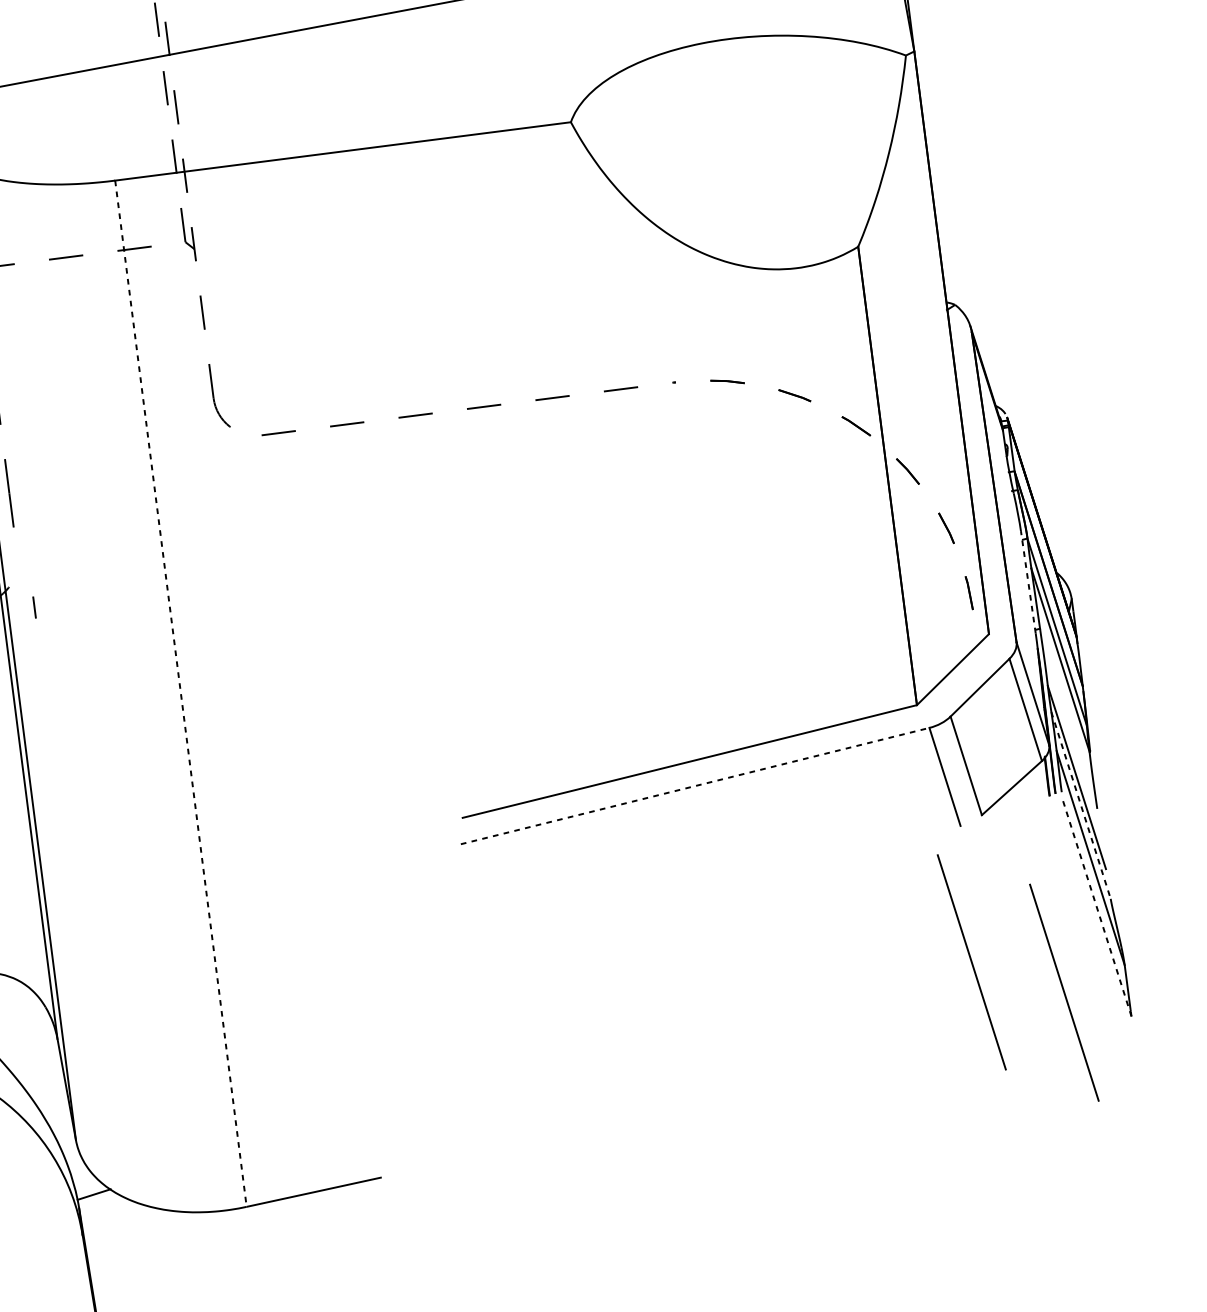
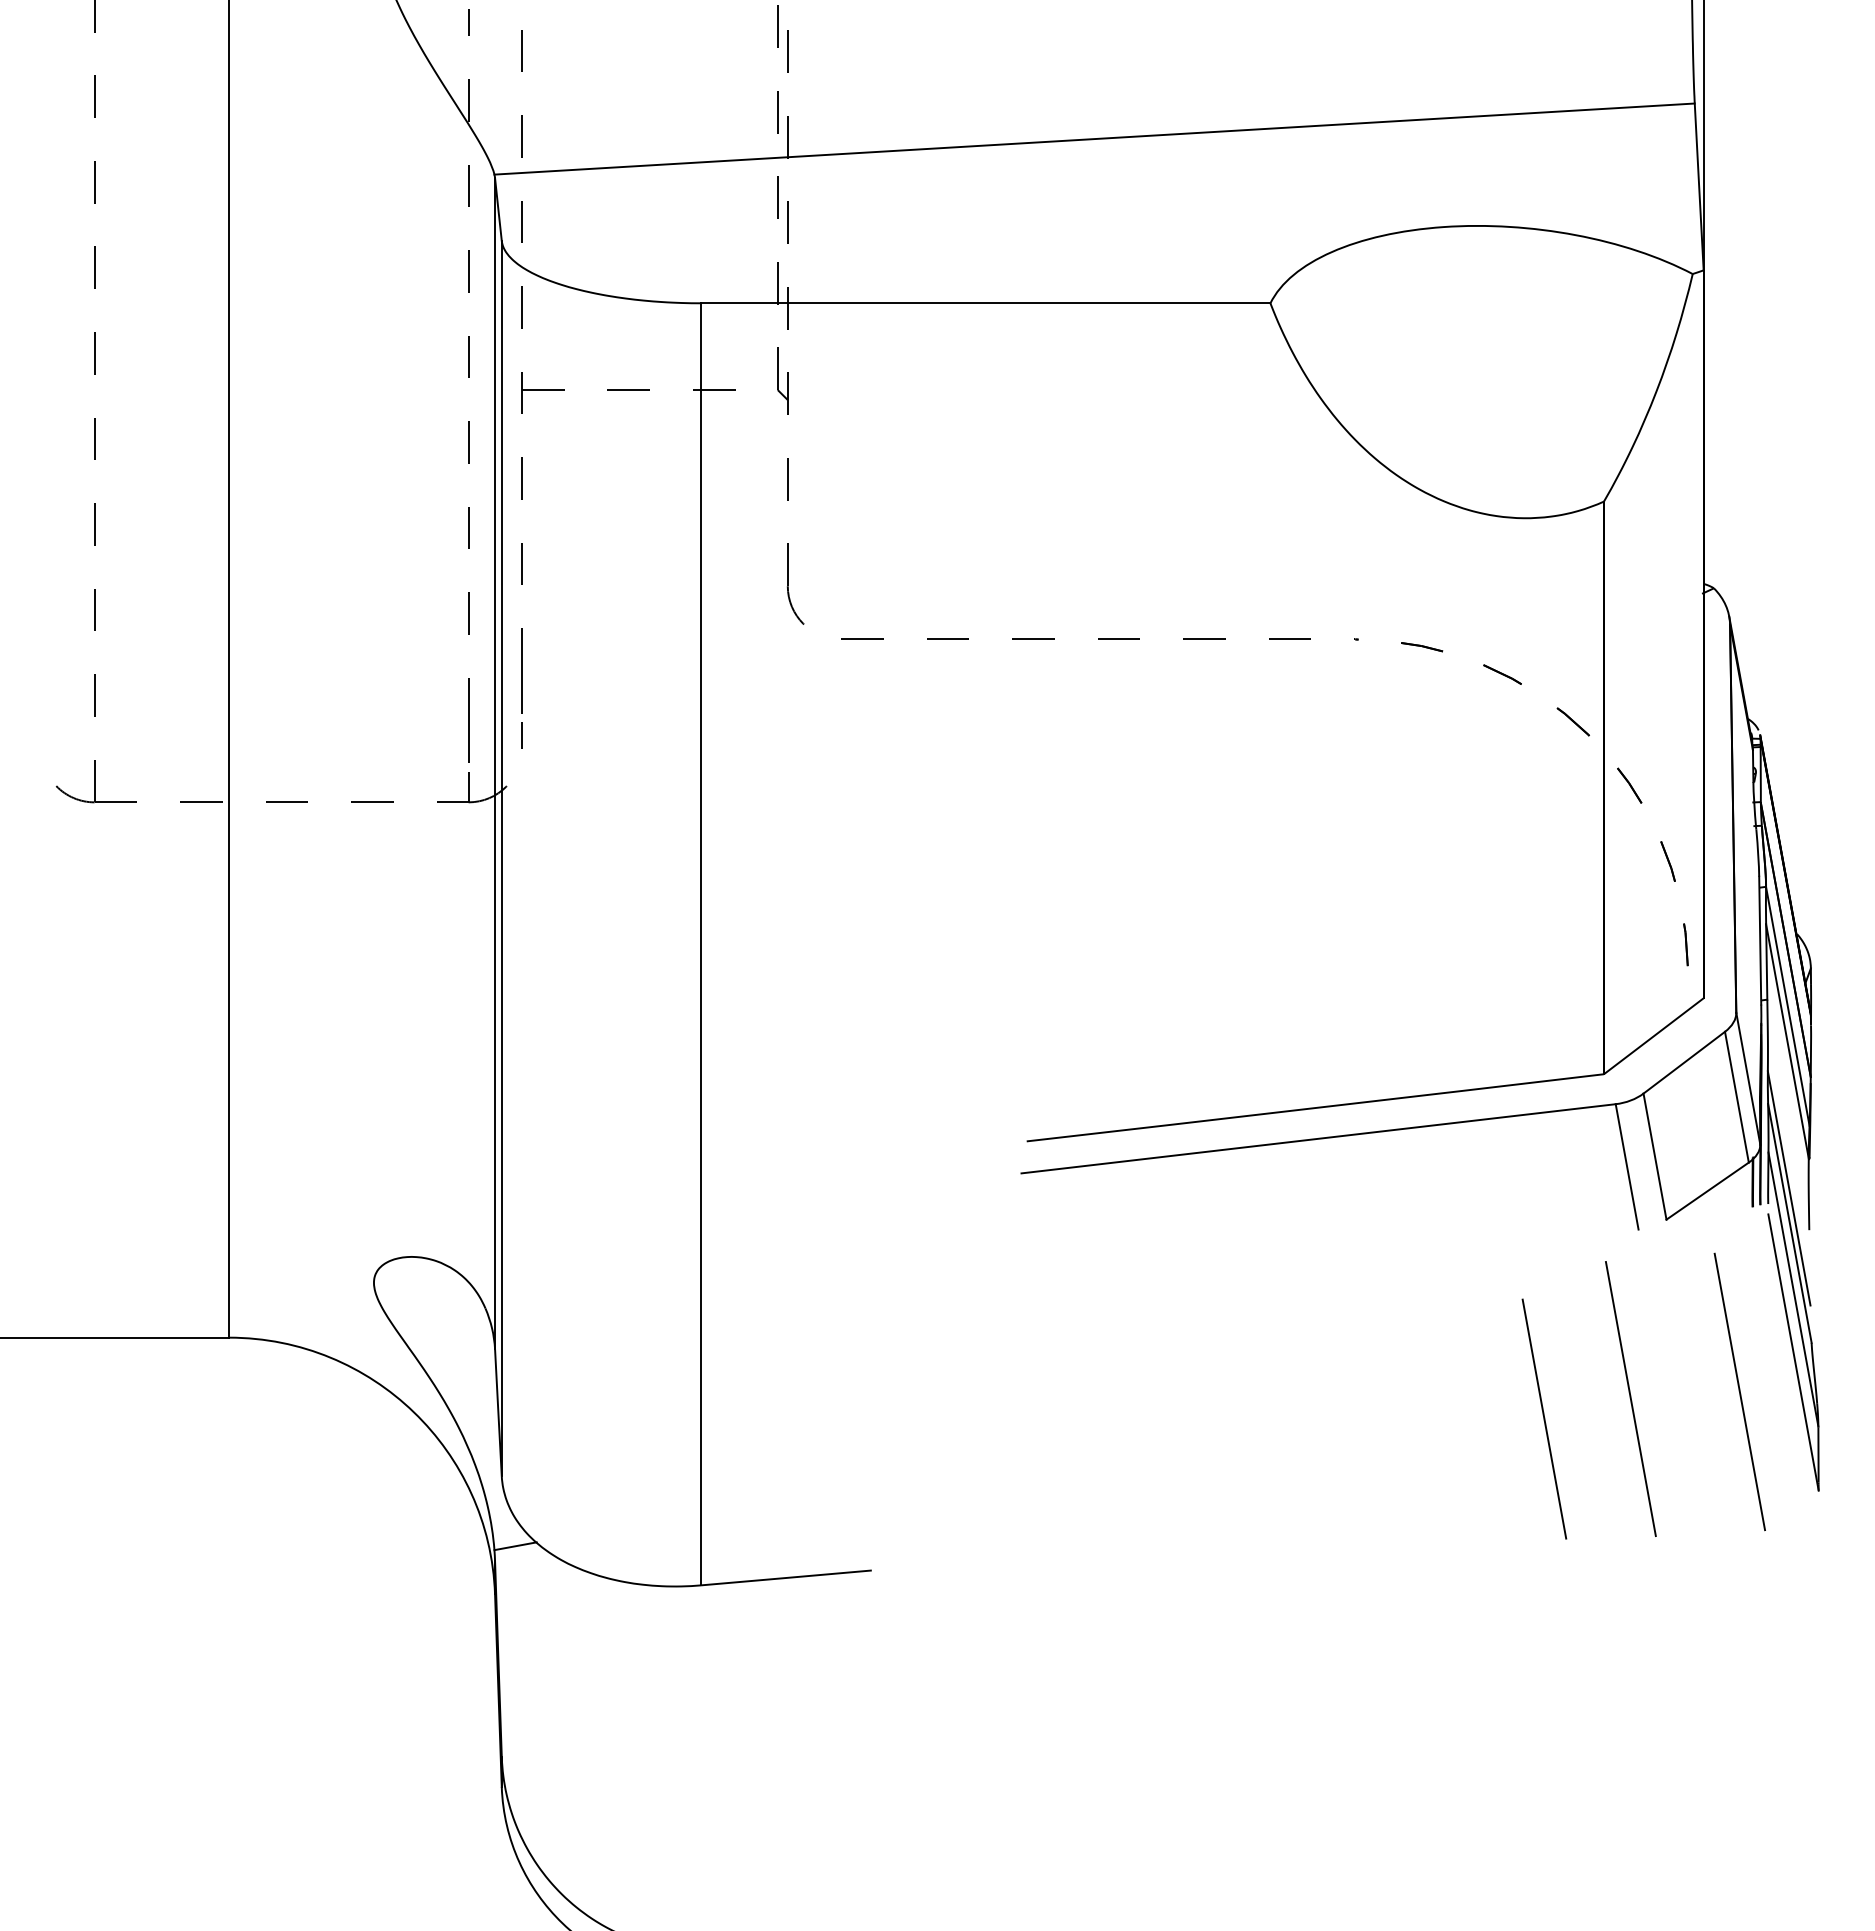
line: (1028, 582) -> (1760, 940), dashed -> solid
line: (34, 607) -> (521, 735), moved
line: (181, 693) -> (701, 944), dashed -> solid
line: (695, 785) -> (1319, 1138), dashed -> solid
line: (1080, 805) -> (1789, 1223), dashed -> solid
line: (1097, 908) -> (1793, 1352), dashed -> solid
line: (904, 986) -> (1544, 1418), added
line: (1064, 992) -> (1739, 1391), moved

